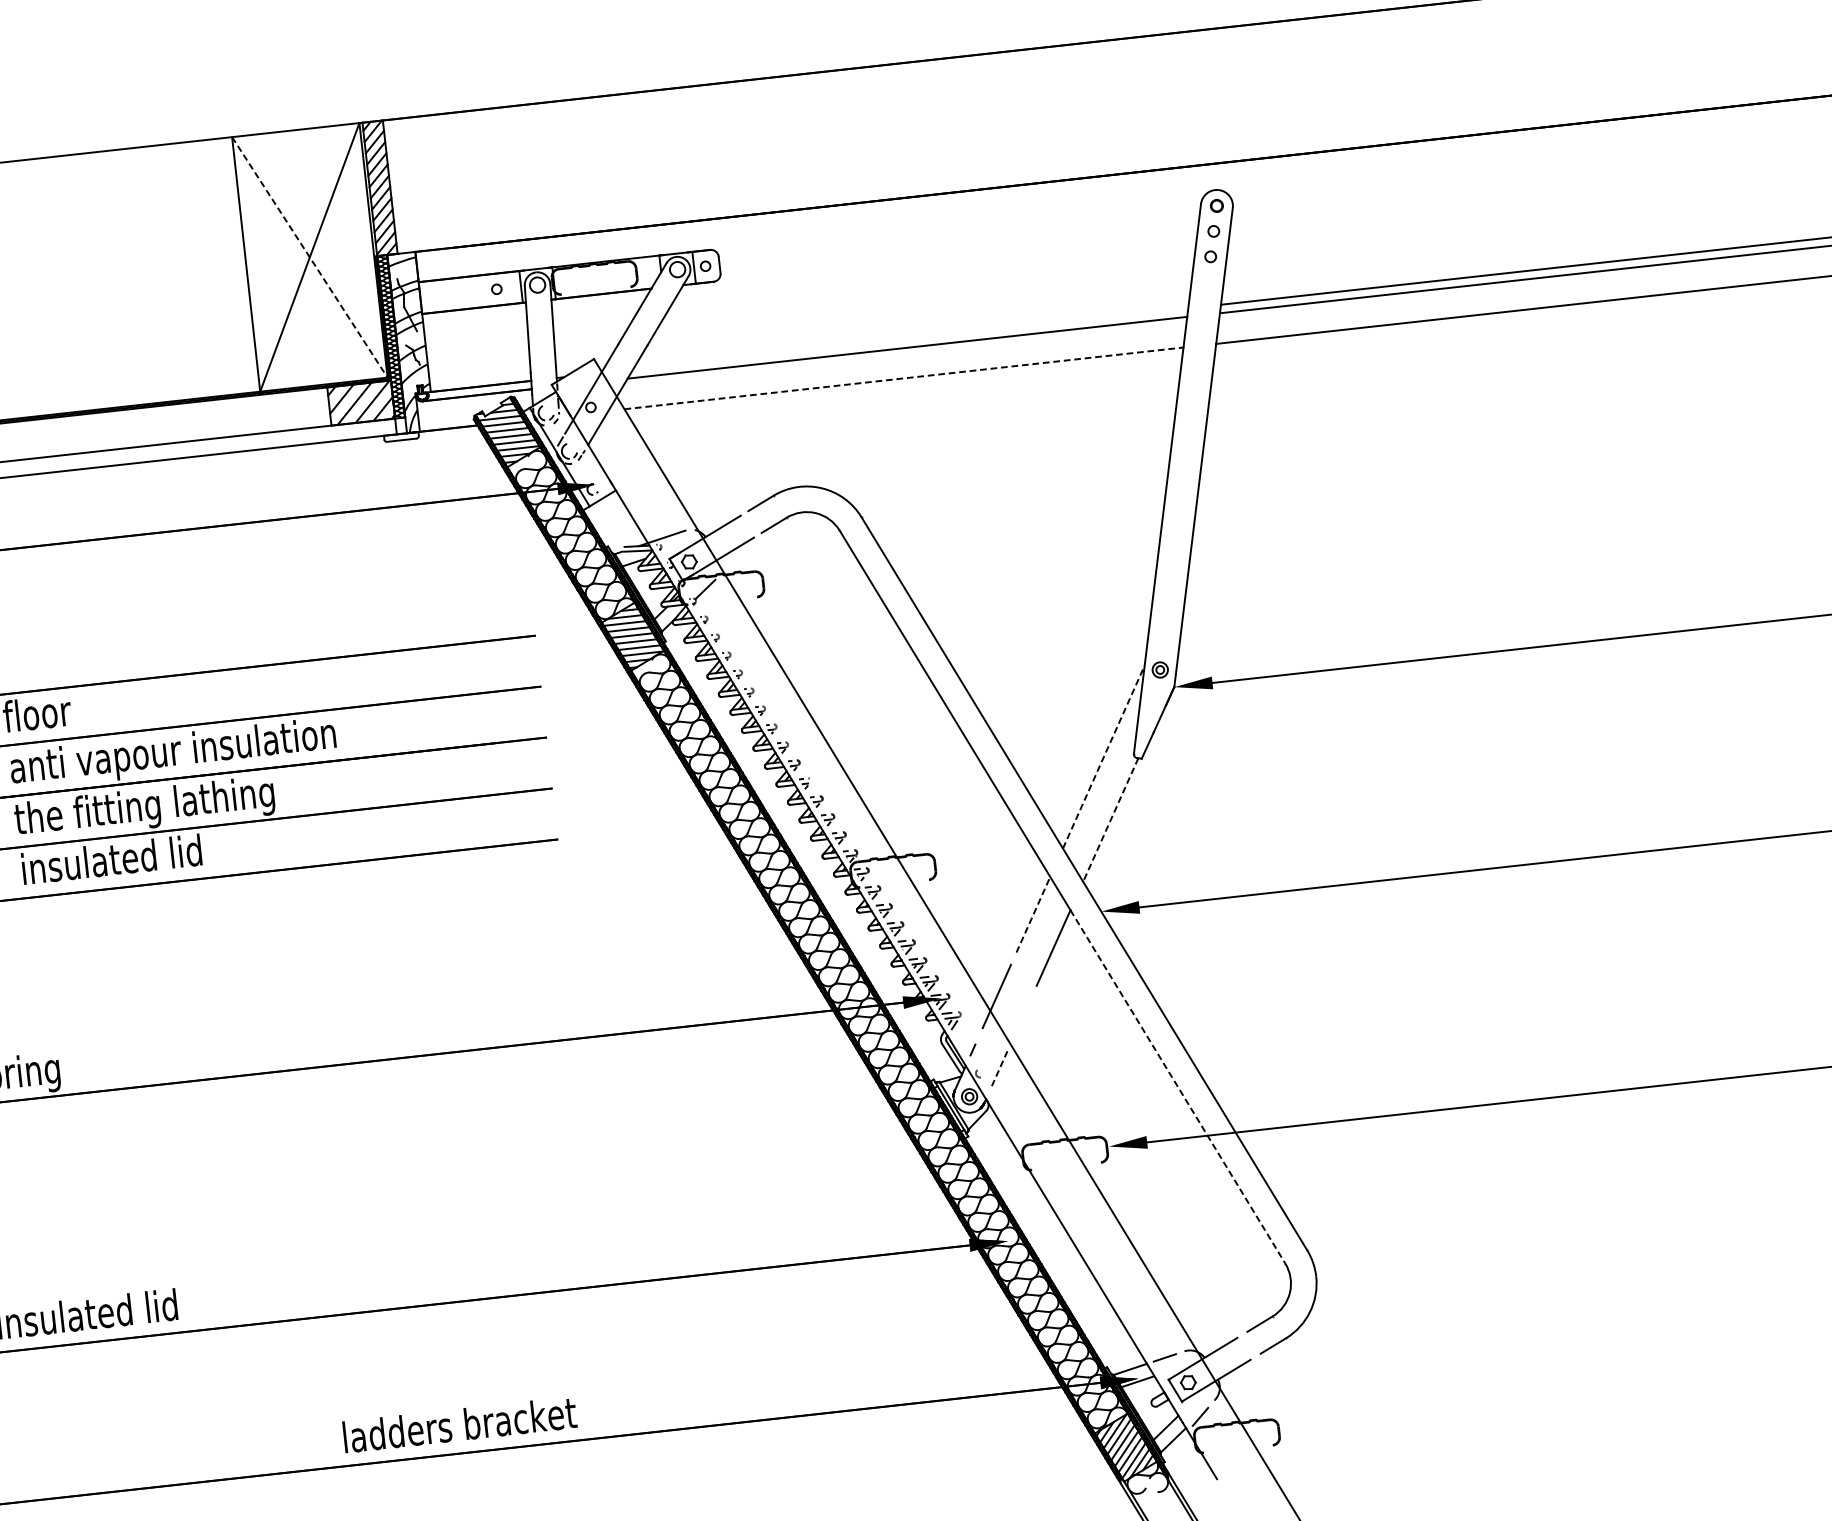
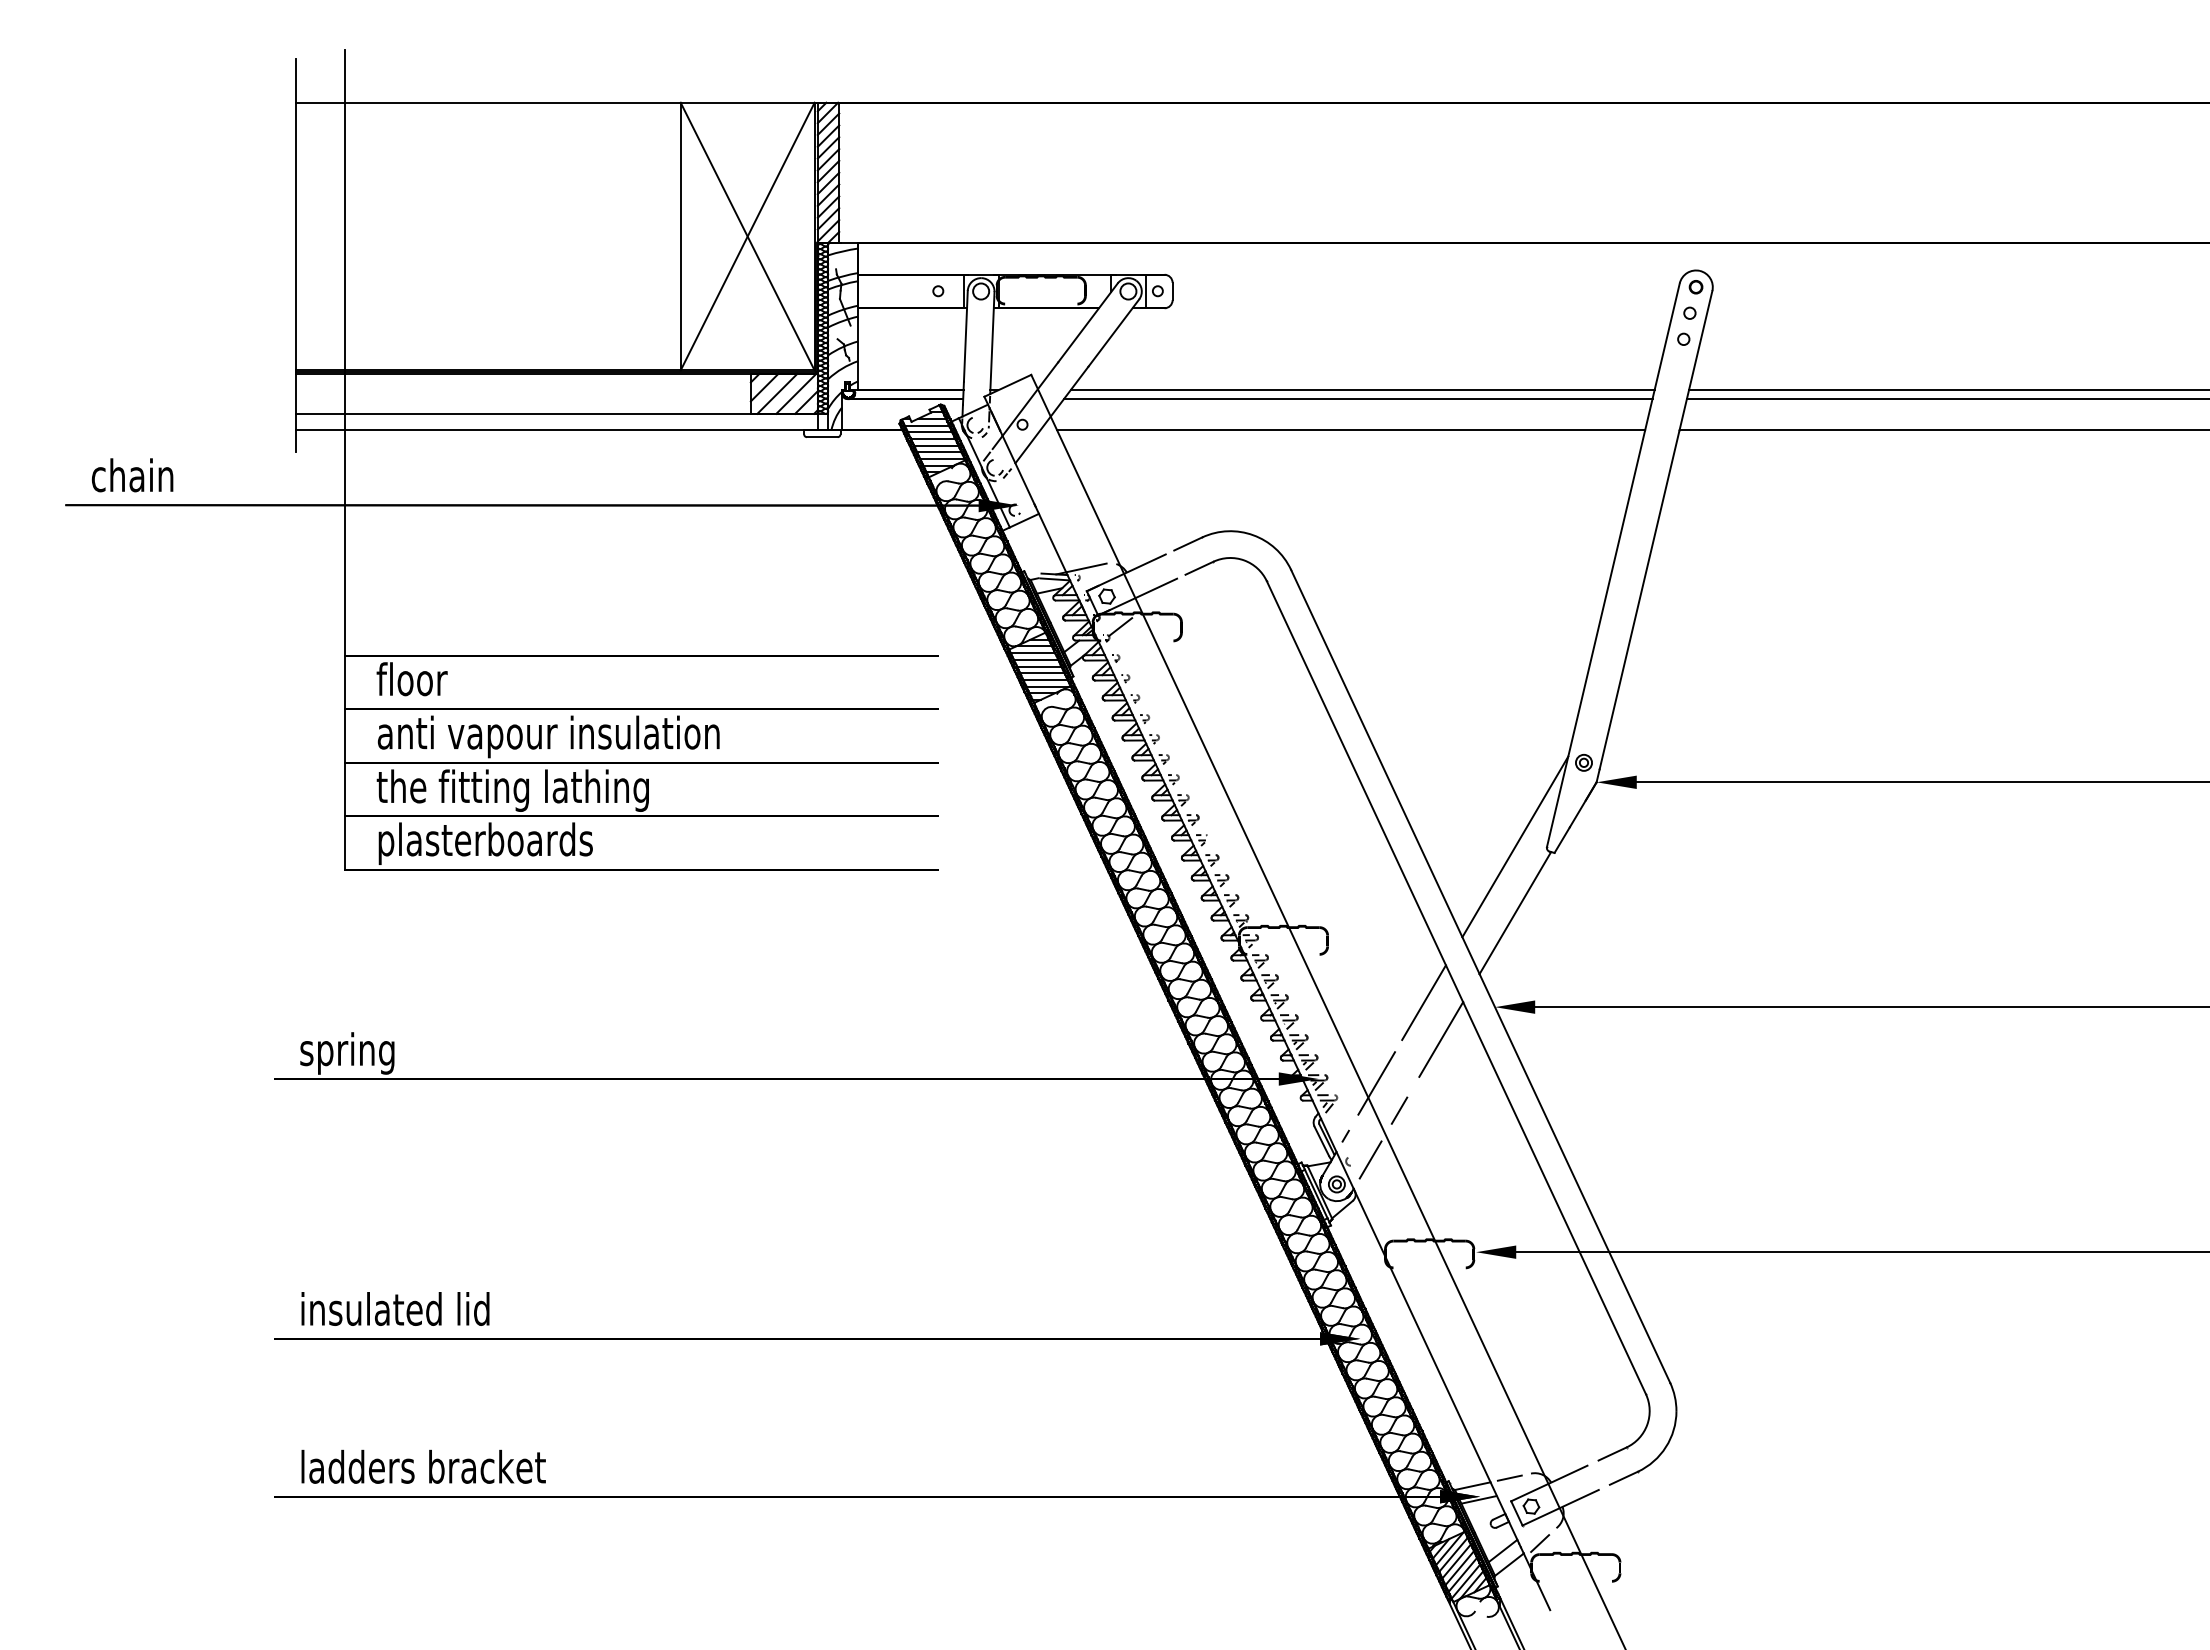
line: (309, 257) -> (747, 236), dashed -> solid
line: (910, 339) -> (1362, 390), added
line: (904, 378) -> (1351, 430), dashed -> solid
line: (1103, 756) -> (1515, 846), dashed -> solid
line: (1110, 820) -> (1515, 913), dashed -> solid
text: (124, 861) -> (485, 843), insulated lid -> plasterboards
line: (1033, 914) -> (1424, 1002), dashed -> solid
line: (1021, 1019) -> (1399, 1110), added
line: (999, 1070) -> (1370, 1160), dashed -> solid
line: (1177, 1087) -> (1554, 1198), dashed -> solid
text: (459, 1424) -> (423, 1466), moved

